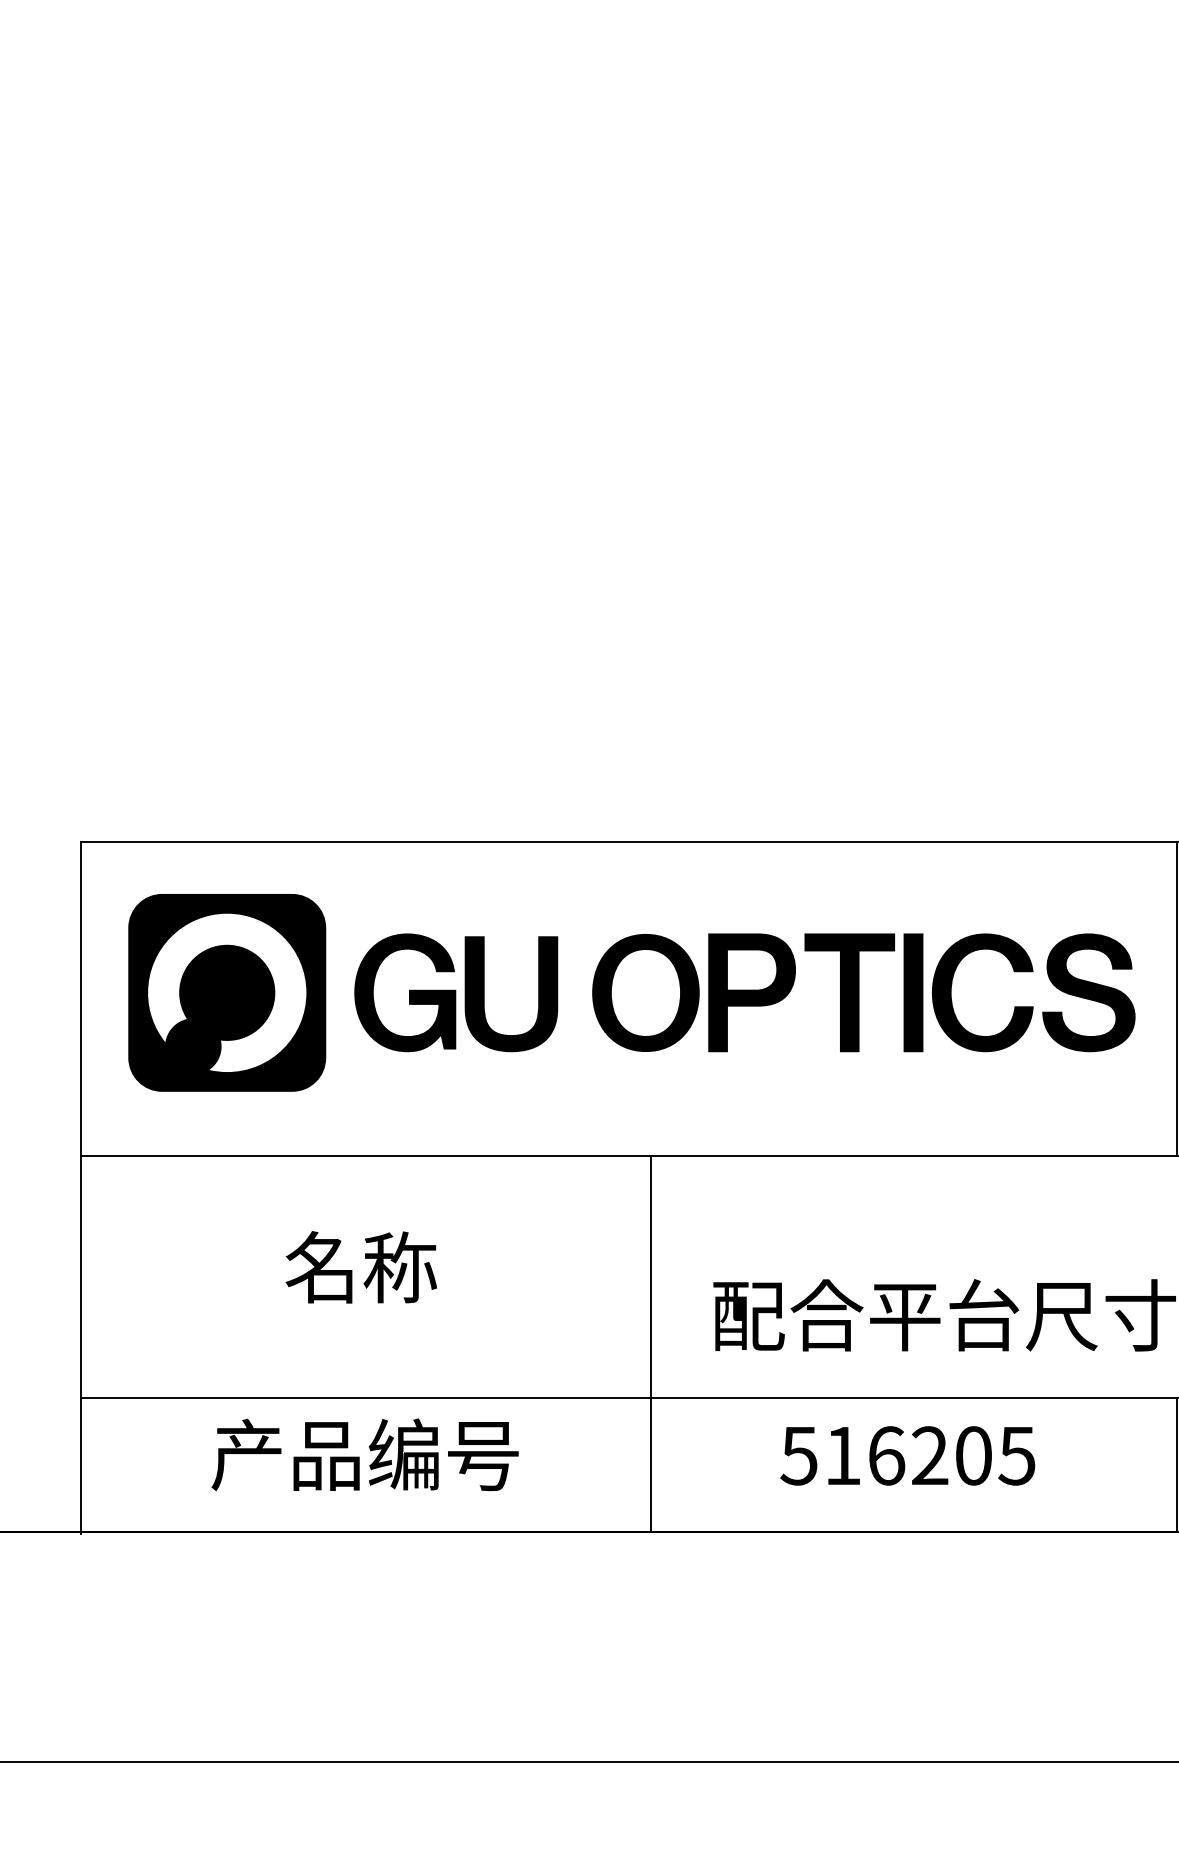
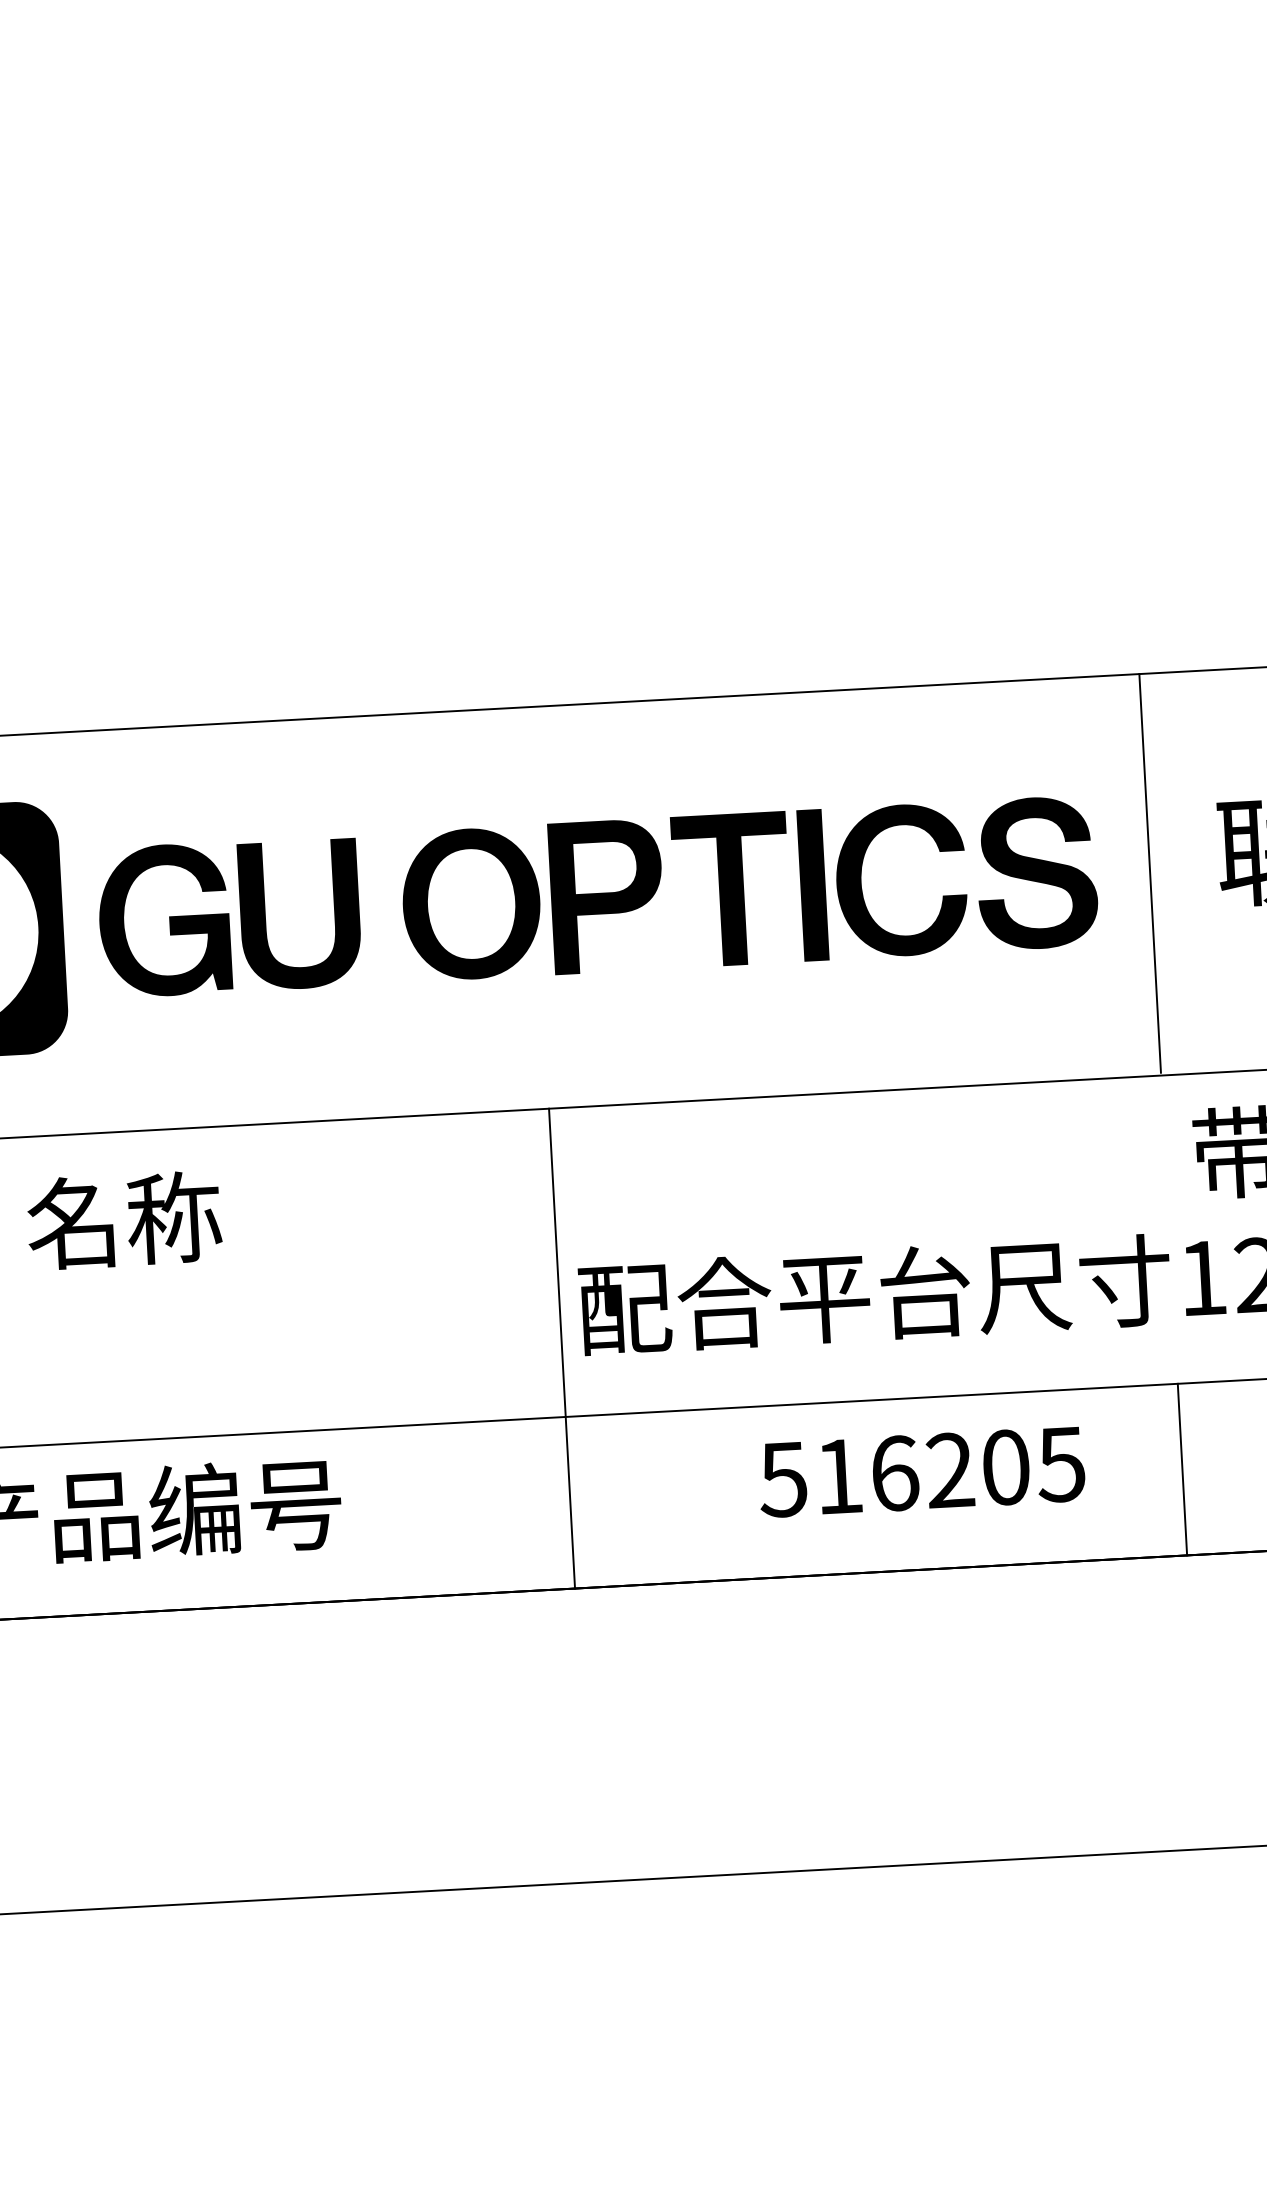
text: (360, 1267) -> (123, 1220), moved
line: (650, 1344) -> (561, 1349), moved
text: (907, 1455) -> (921, 1471), moved

